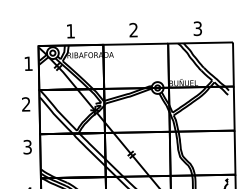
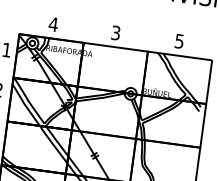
text: (197, 28) -> (179, 41), 3 -> 5
text: (133, 30) -> (115, 33), 2 -> 3
text: (70, 31) -> (53, 24), 1 -> 4

